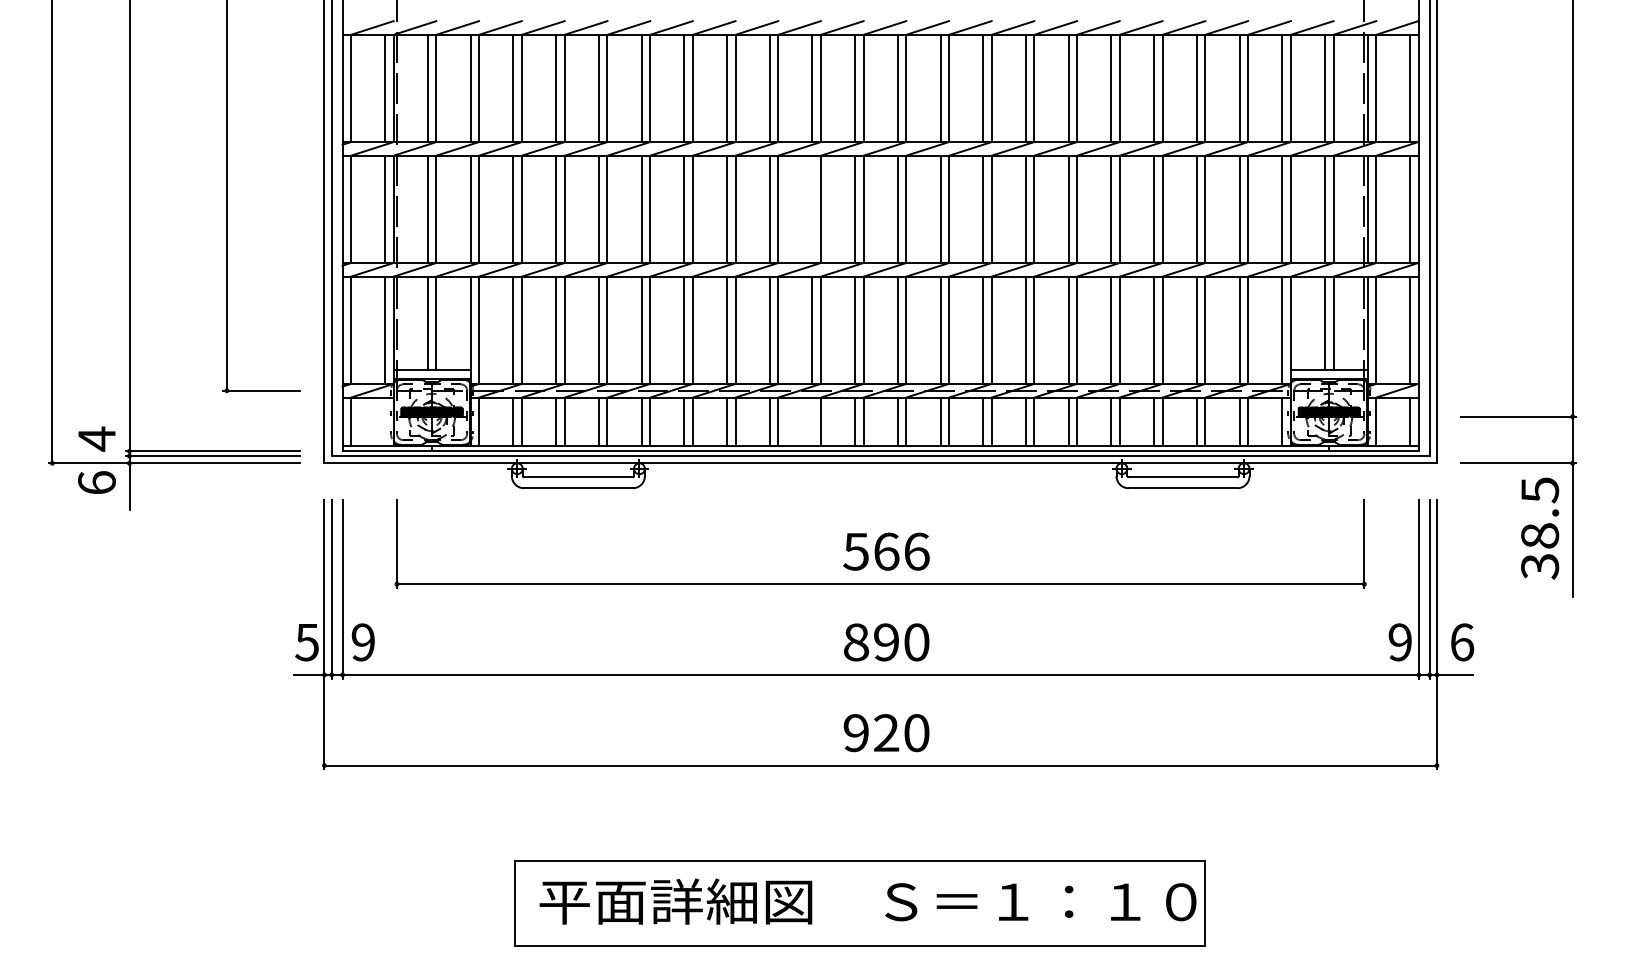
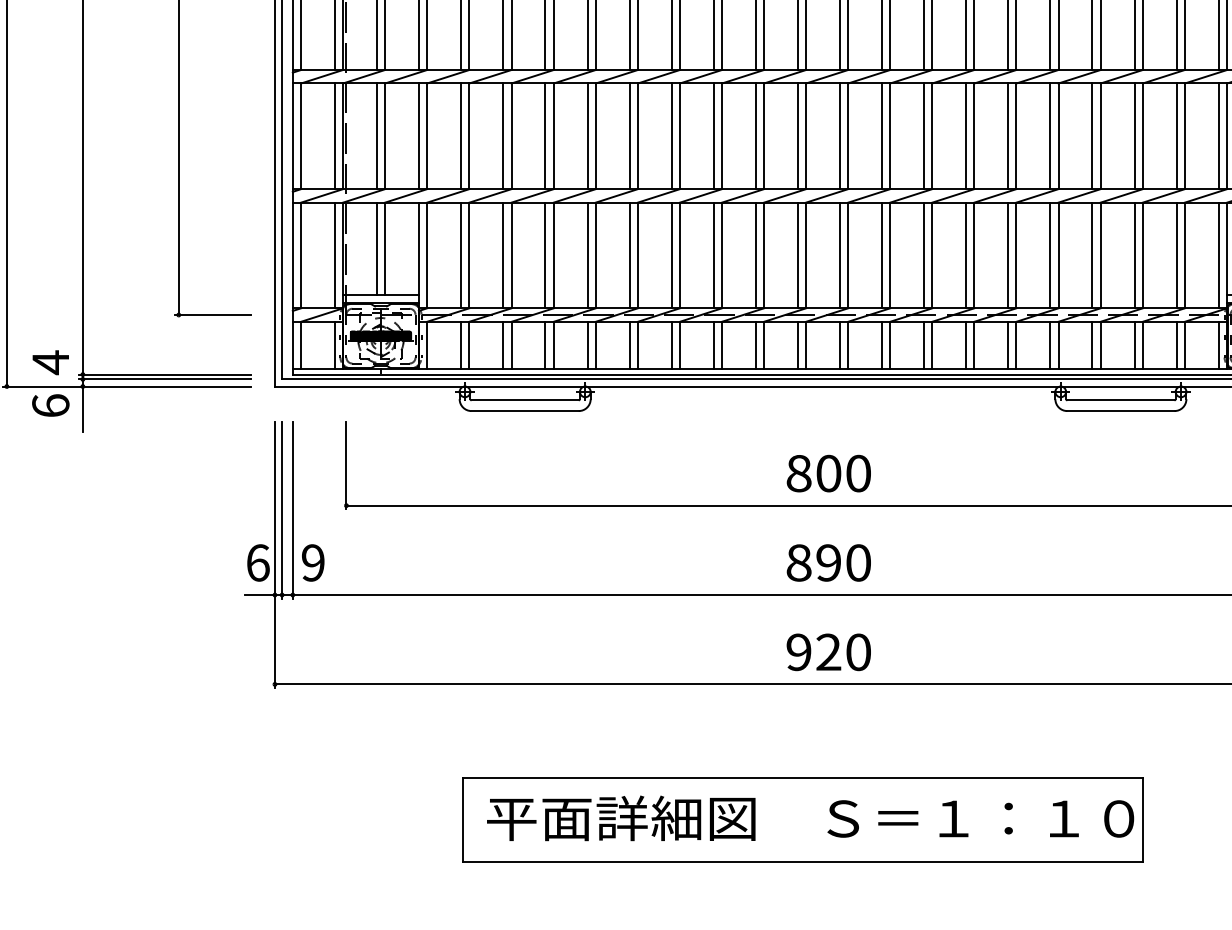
line: (812, 208) -> (755, 135), added
line: (385, 421) -> (335, 345), added
line: (812, 421) -> (755, 345), added
text: (886, 551) -> (828, 473), 566 -> 800
text: (307, 642) -> (258, 563), 5 -> 6

